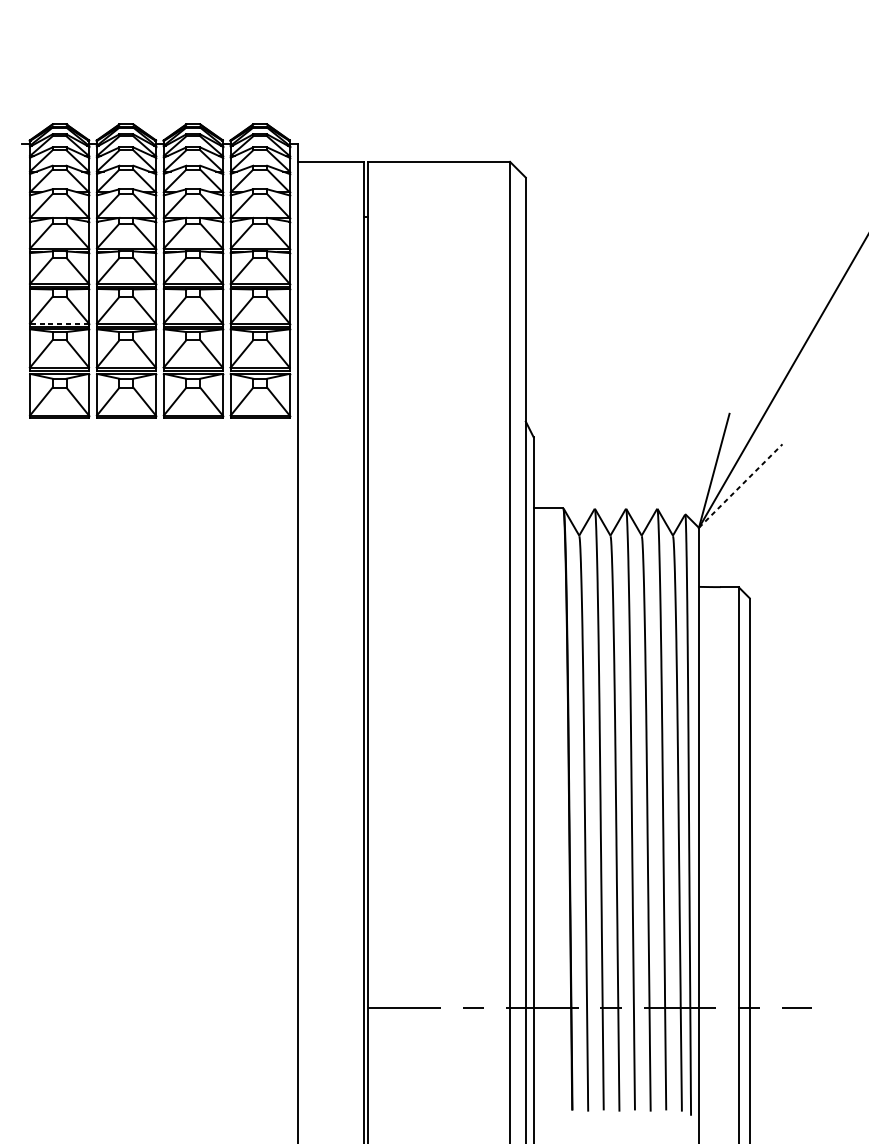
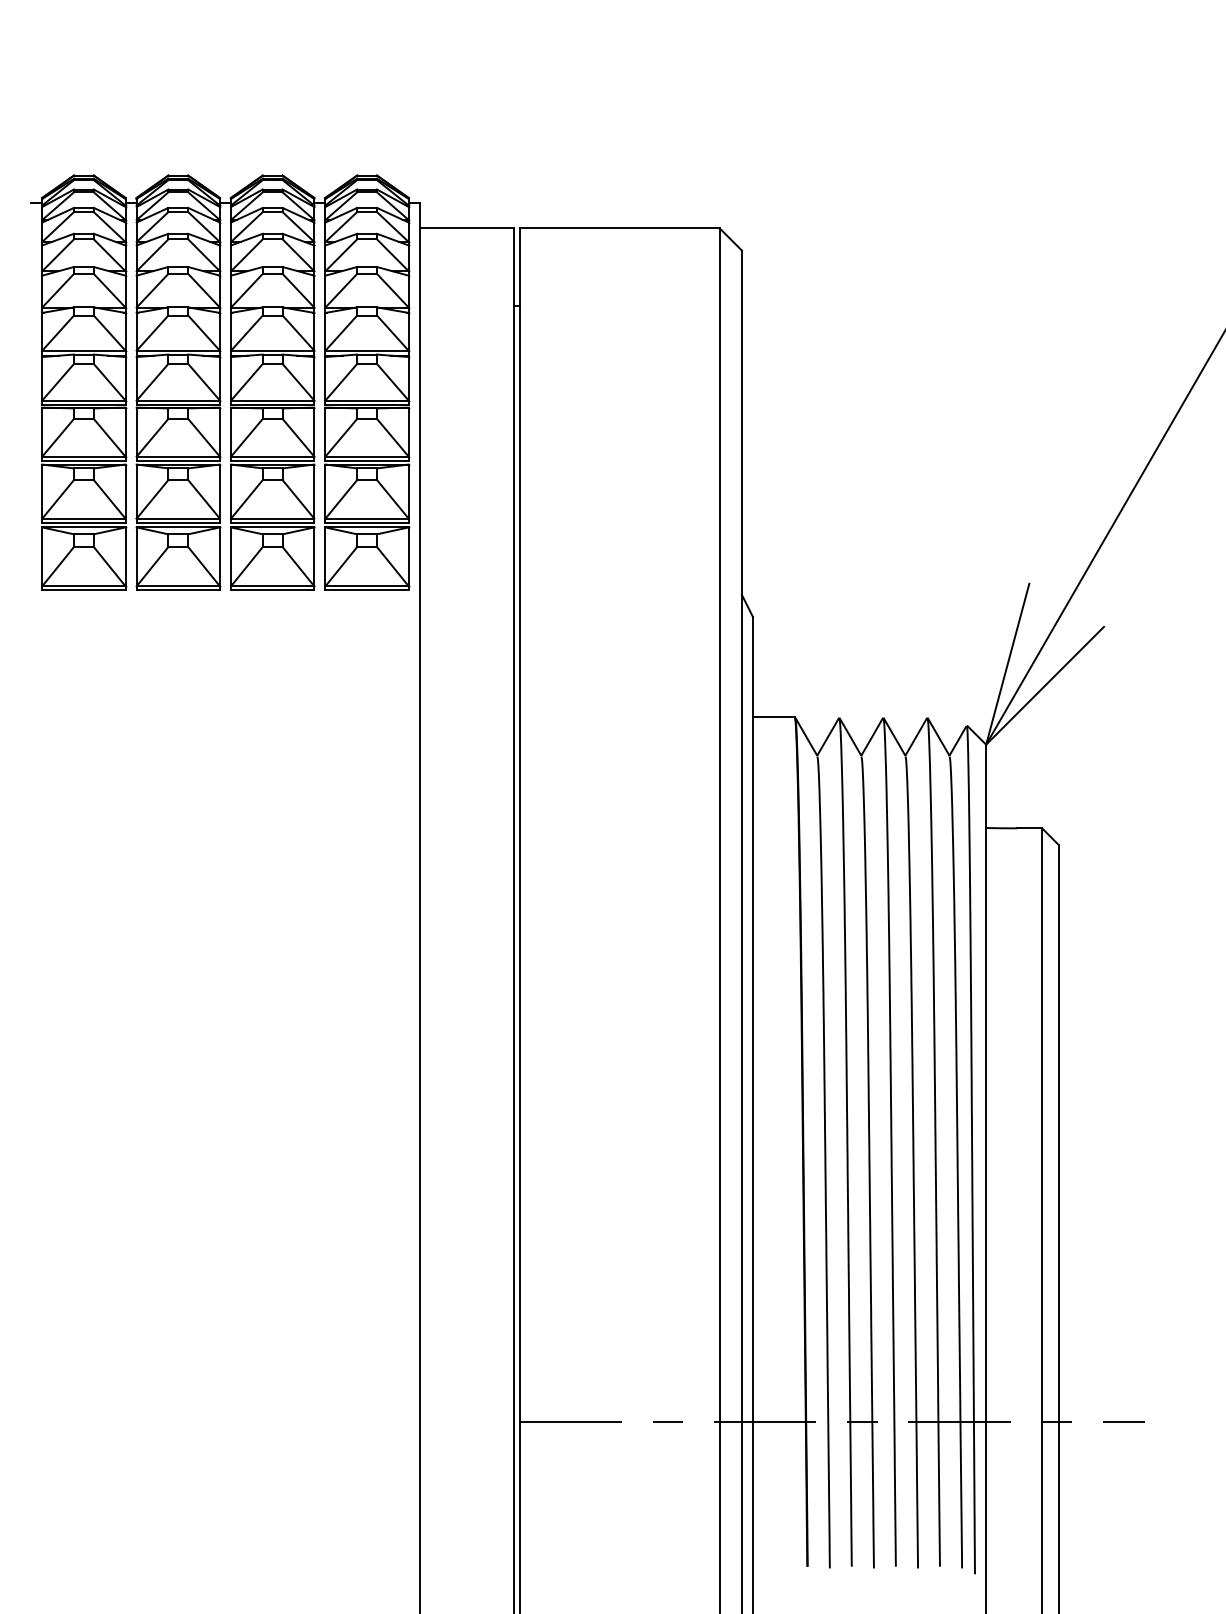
line: (59, 323) -> (83, 456), dashed -> solid
line: (741, 485) -> (1045, 685), dashed -> solid

